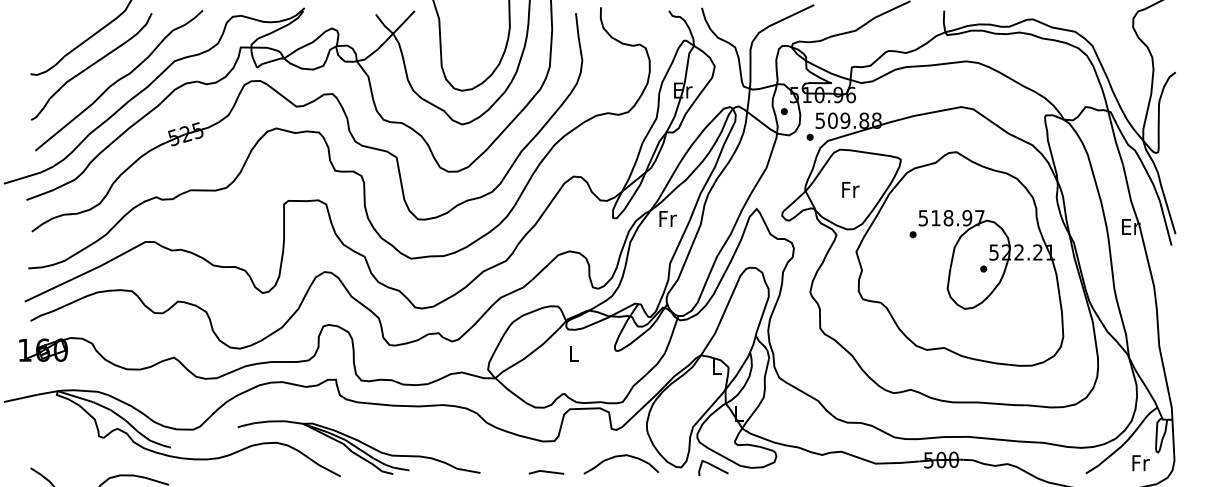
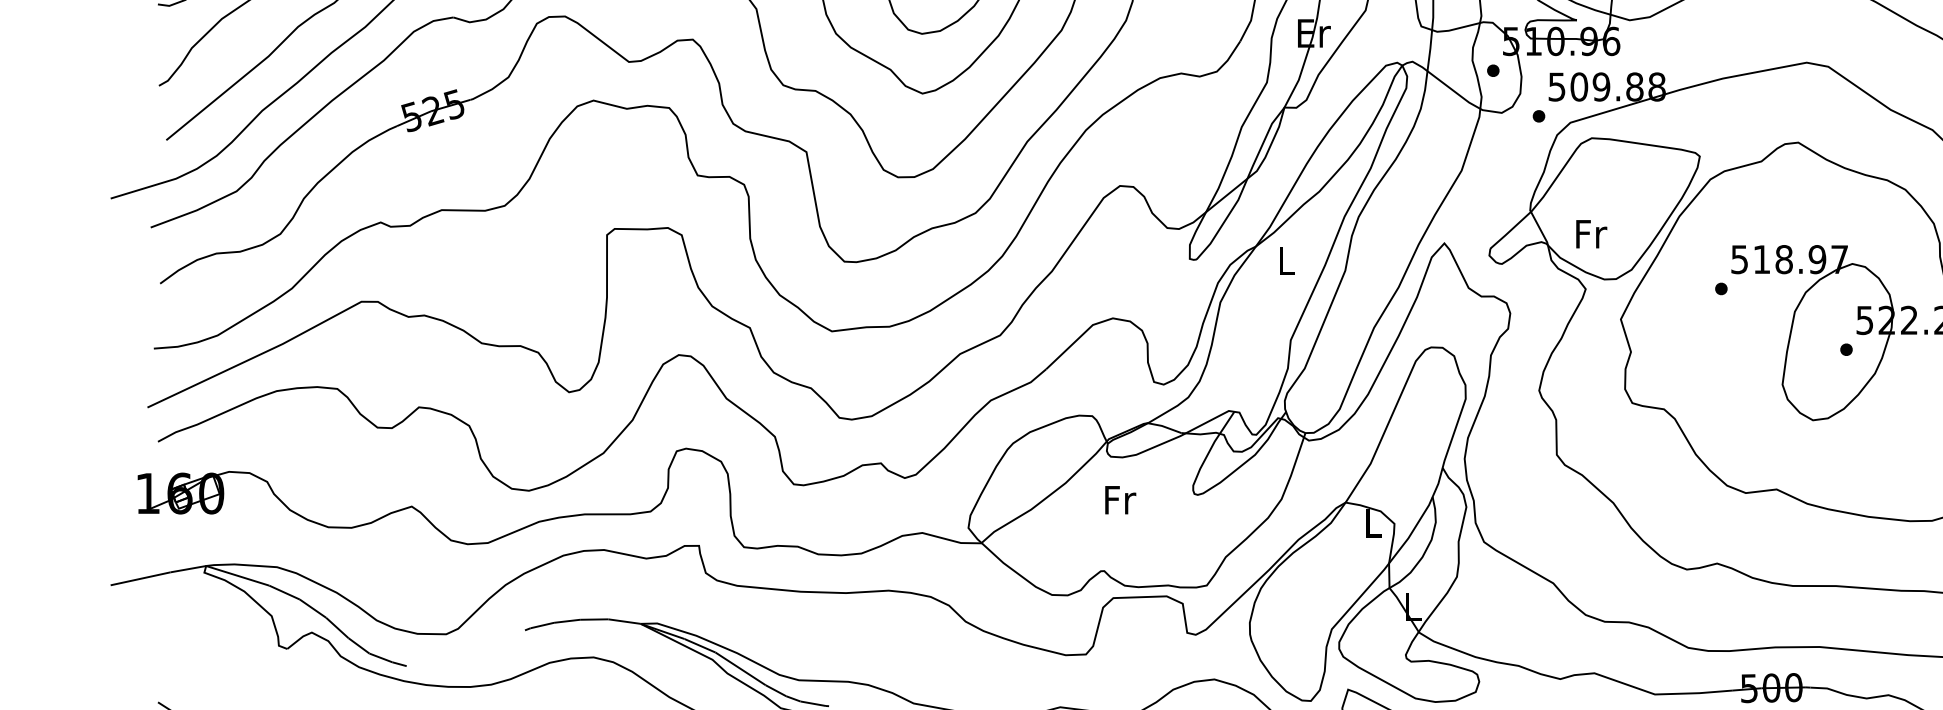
text: (850, 189) -> (1590, 233), moved
text: (667, 218) -> (1286, 260), Fr -> L
text: (573, 353) -> (1119, 499), L -> Fr

